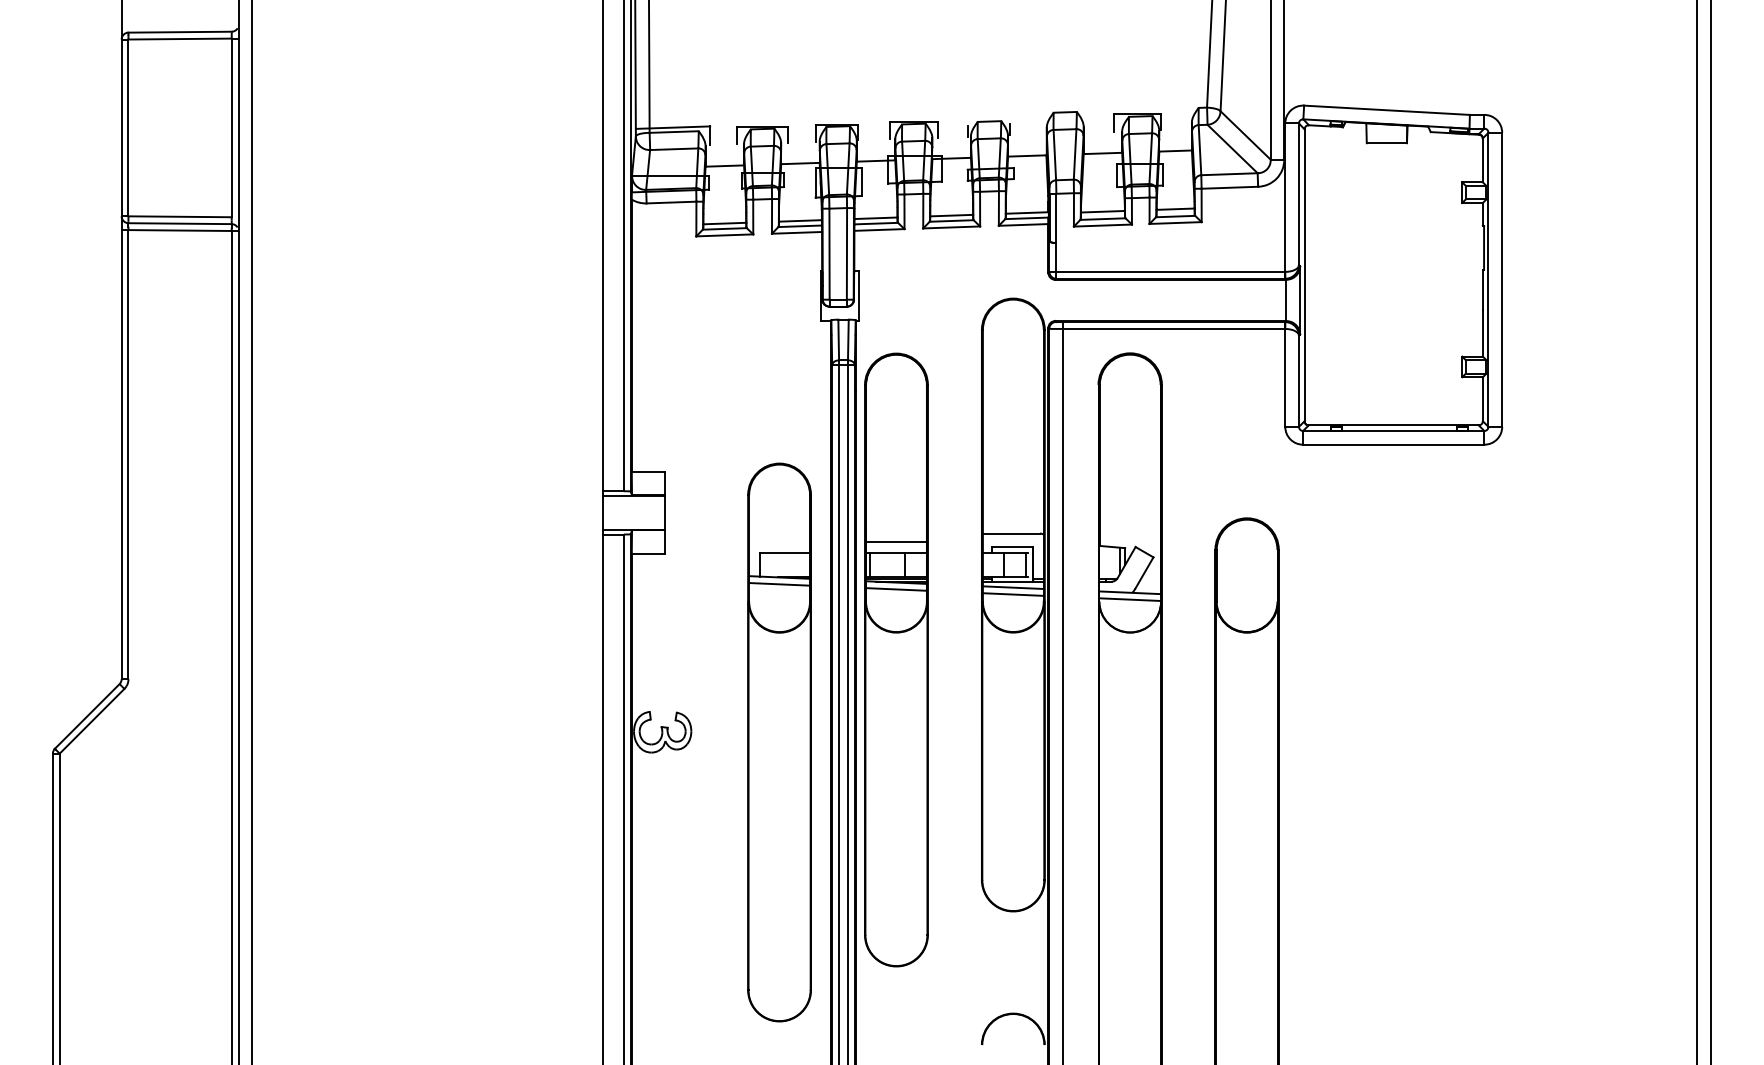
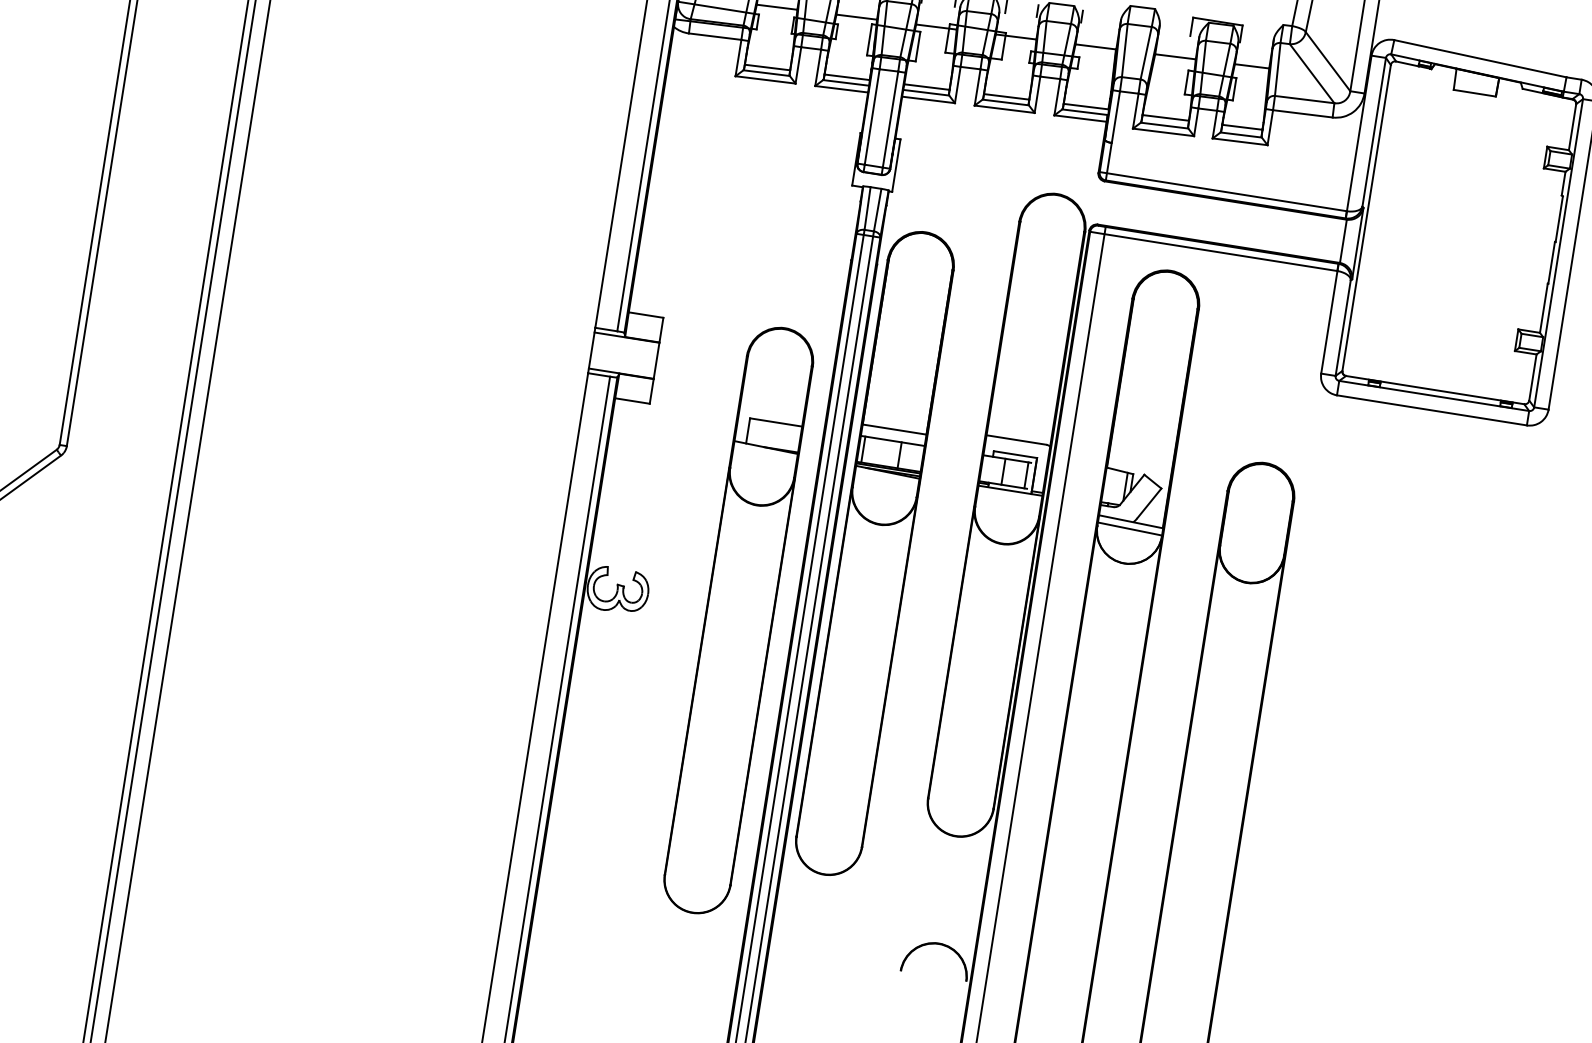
line: (779, 584) -> (764, 454), removed
line: (1012, 587) -> (1008, 496), removed
line: (896, 589) -> (886, 479), removed
line: (1012, 594) -> (1007, 504), removed

